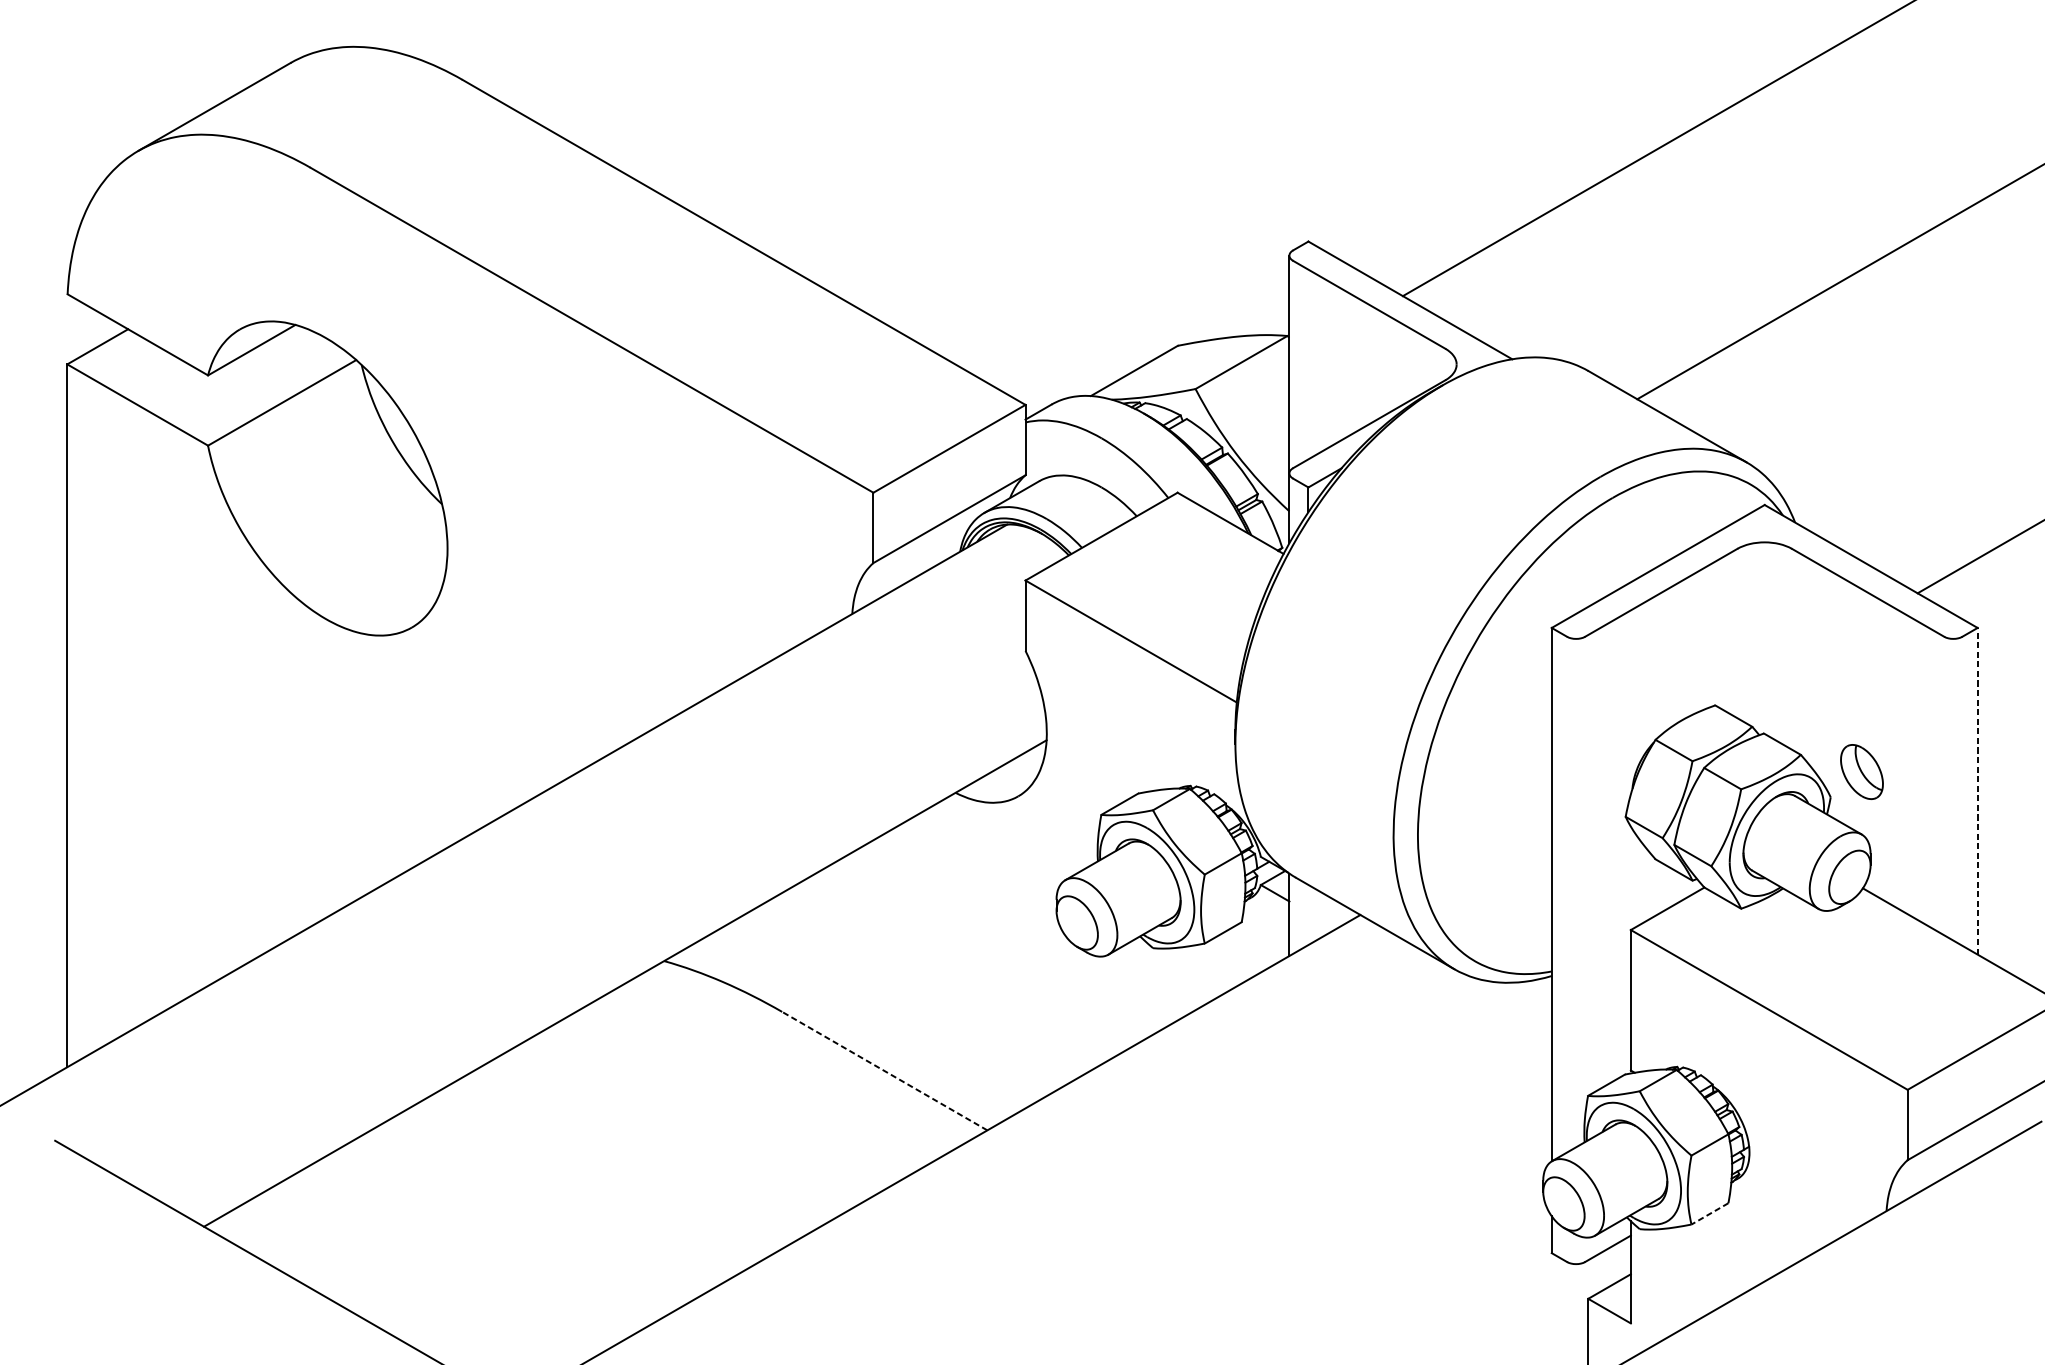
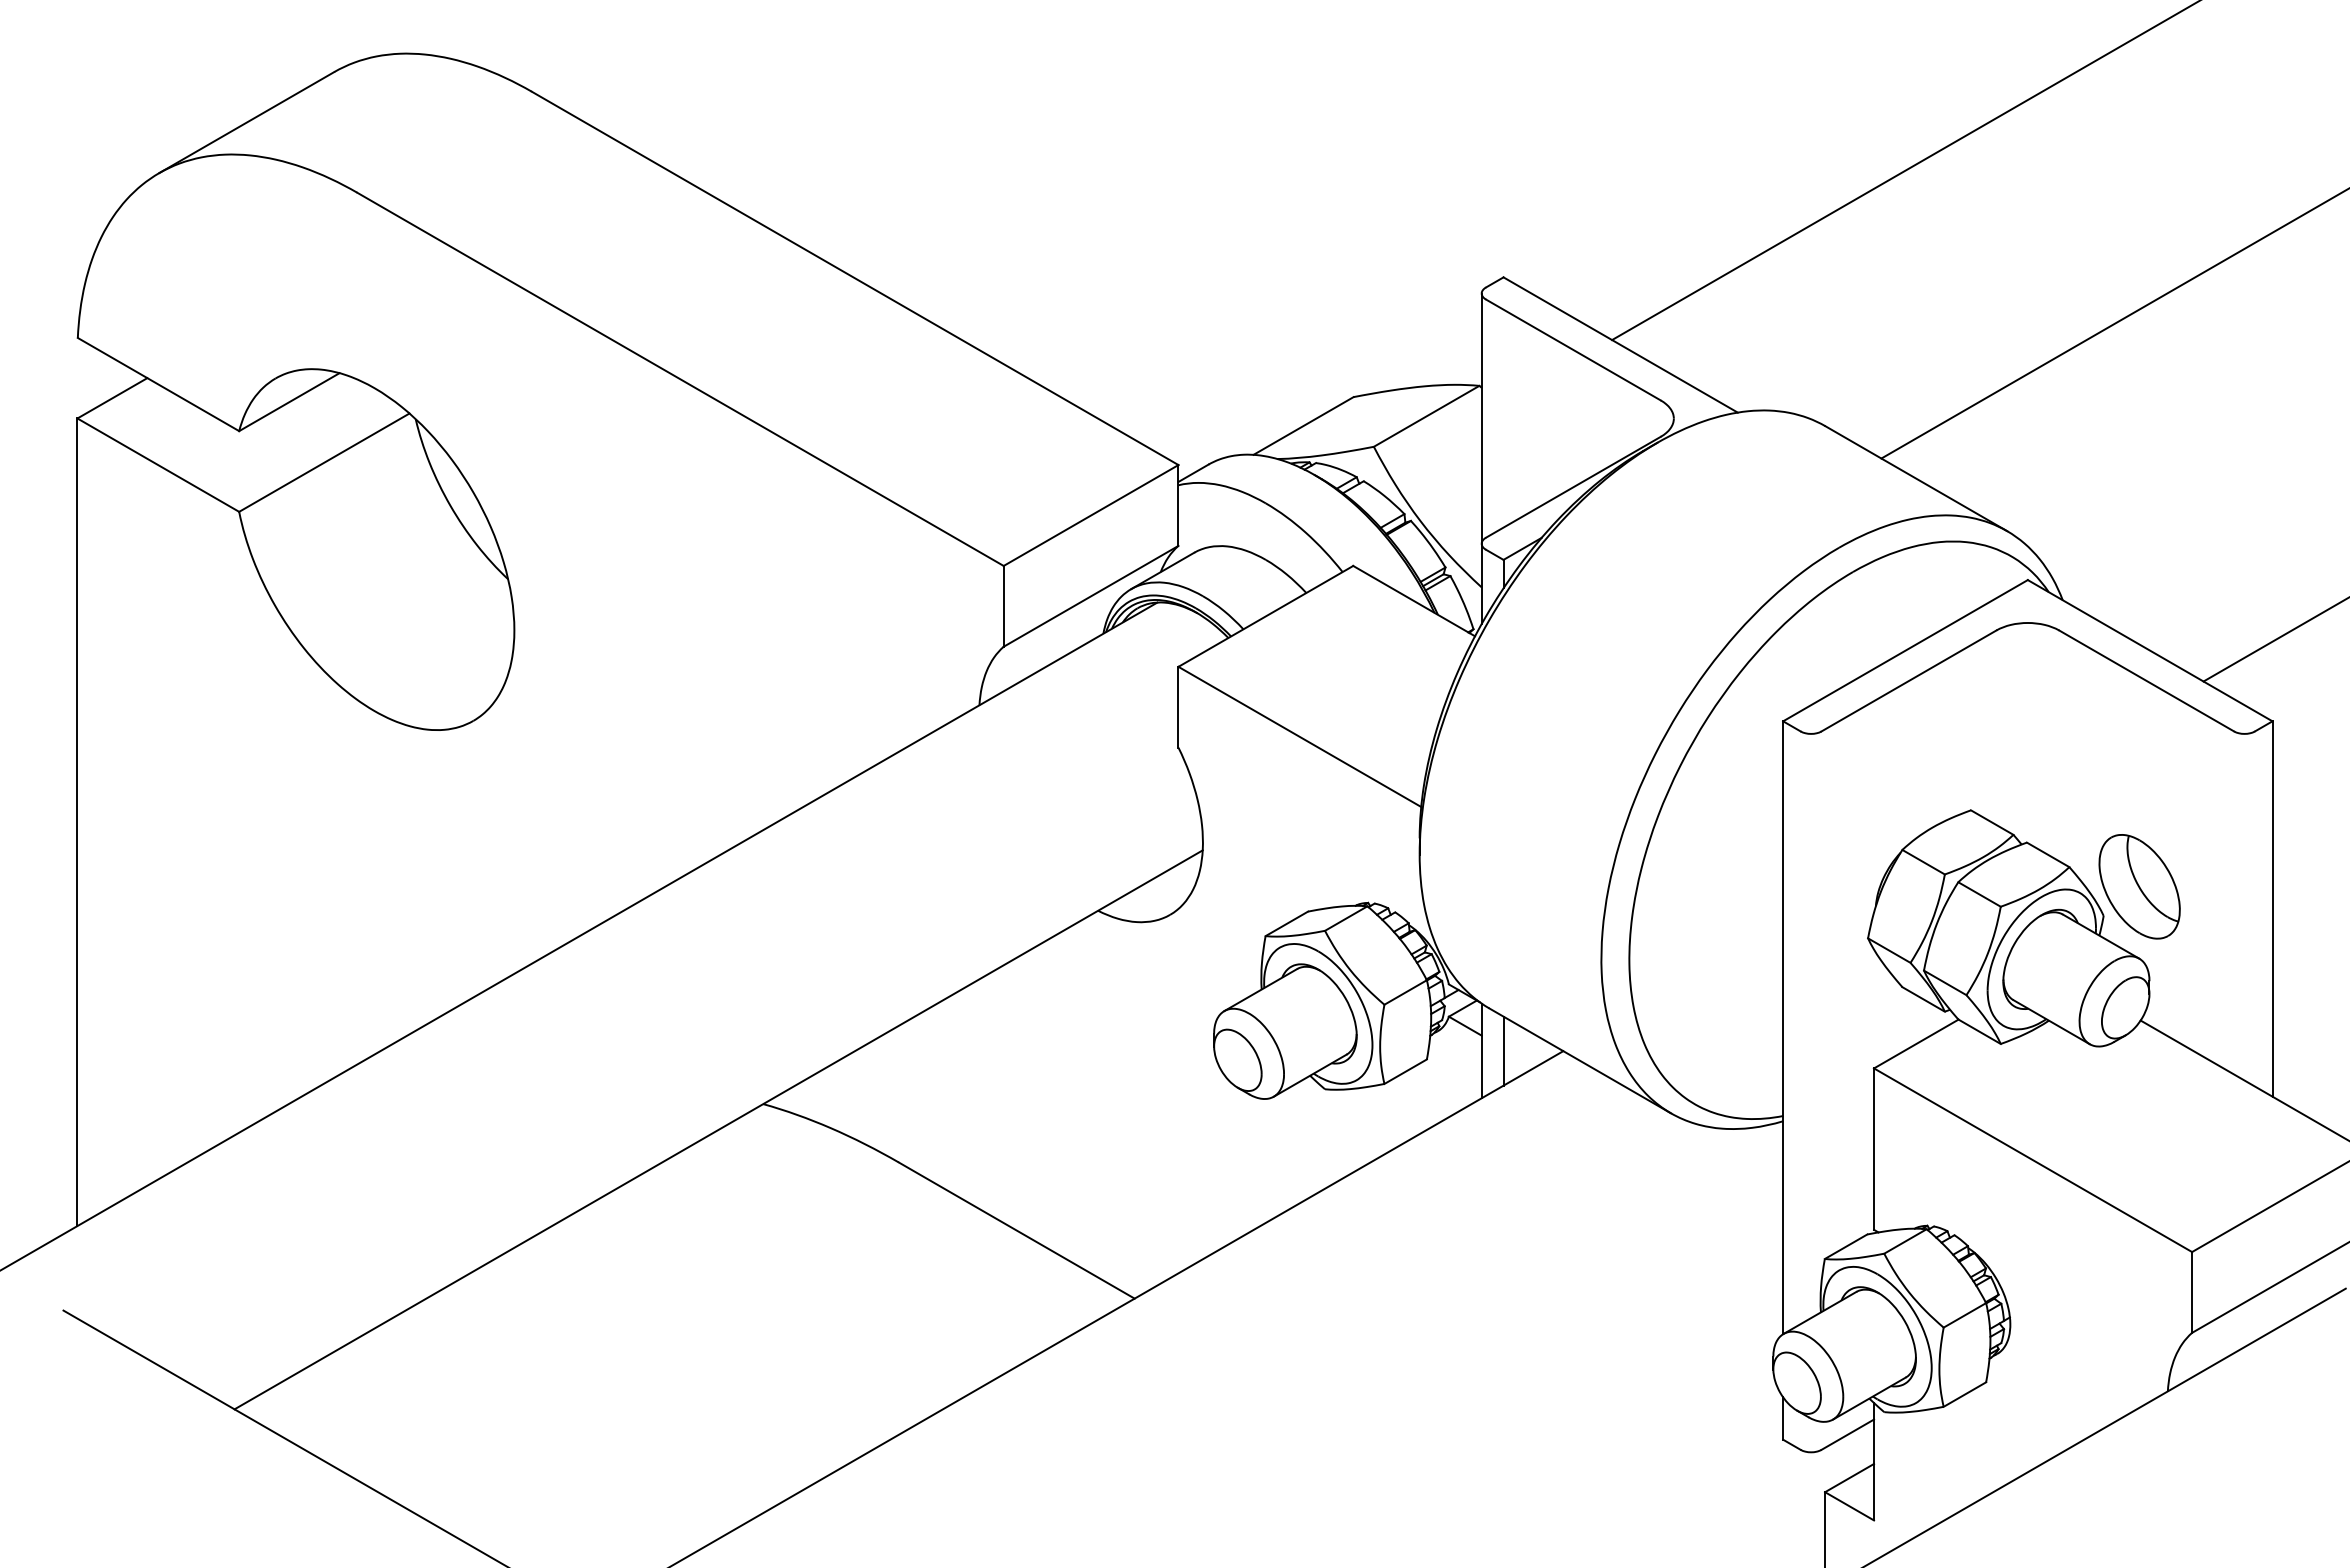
part: (1861, 771) -> (2139, 886), size x1.67
line: (1977, 790) -> (2272, 908), dashed -> solid
line: (1308, 914) -> (1503, 1050), added
line: (884, 1071) -> (1016, 1230), dashed -> solid
line: (1709, 1213) -> (1964, 1394), dashed -> solid

